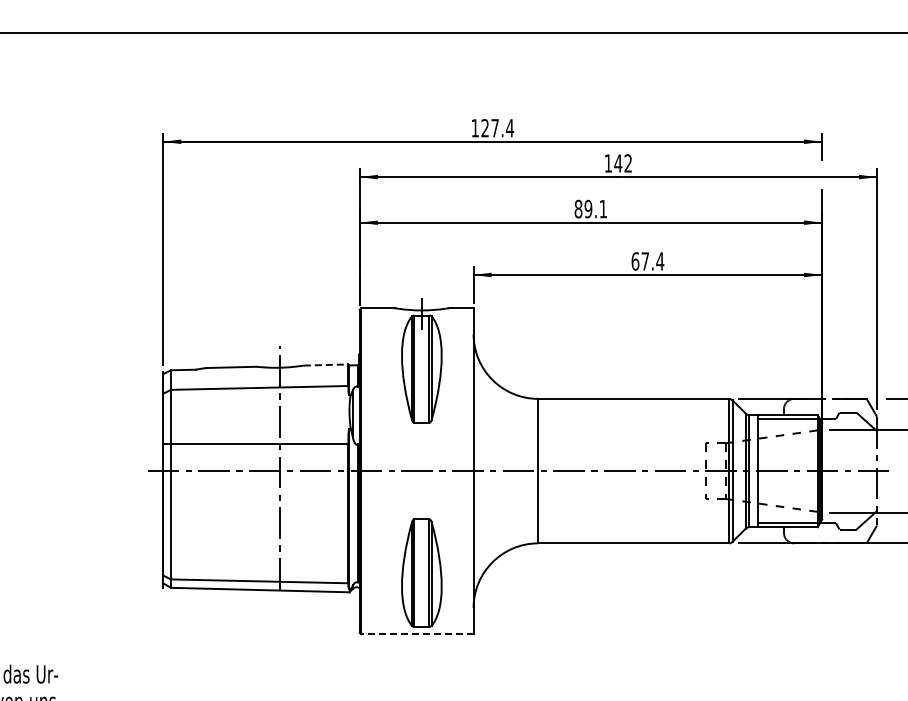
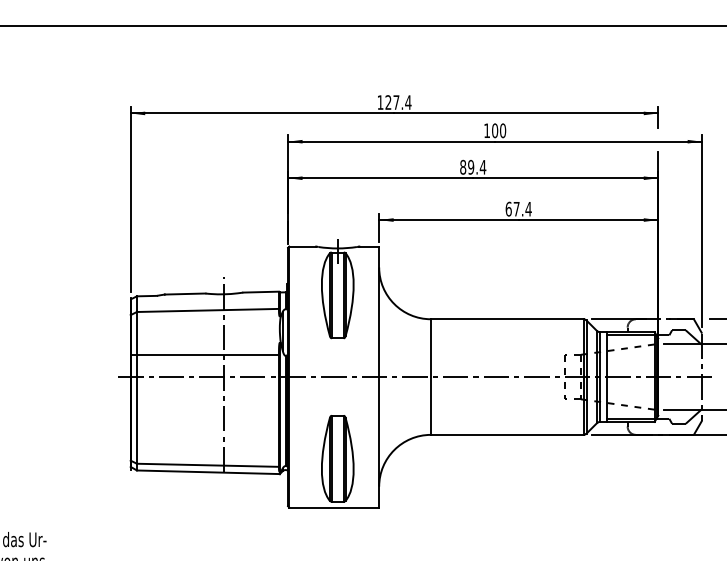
text: (623, 163) -> (499, 130), 142 -> 100
text: (603, 209) -> (483, 167), 89.1 -> 89.4
line: (326, 365) -> (261, 292), dashed -> solid
line: (416, 634) -> (333, 507), dashed -> solid

